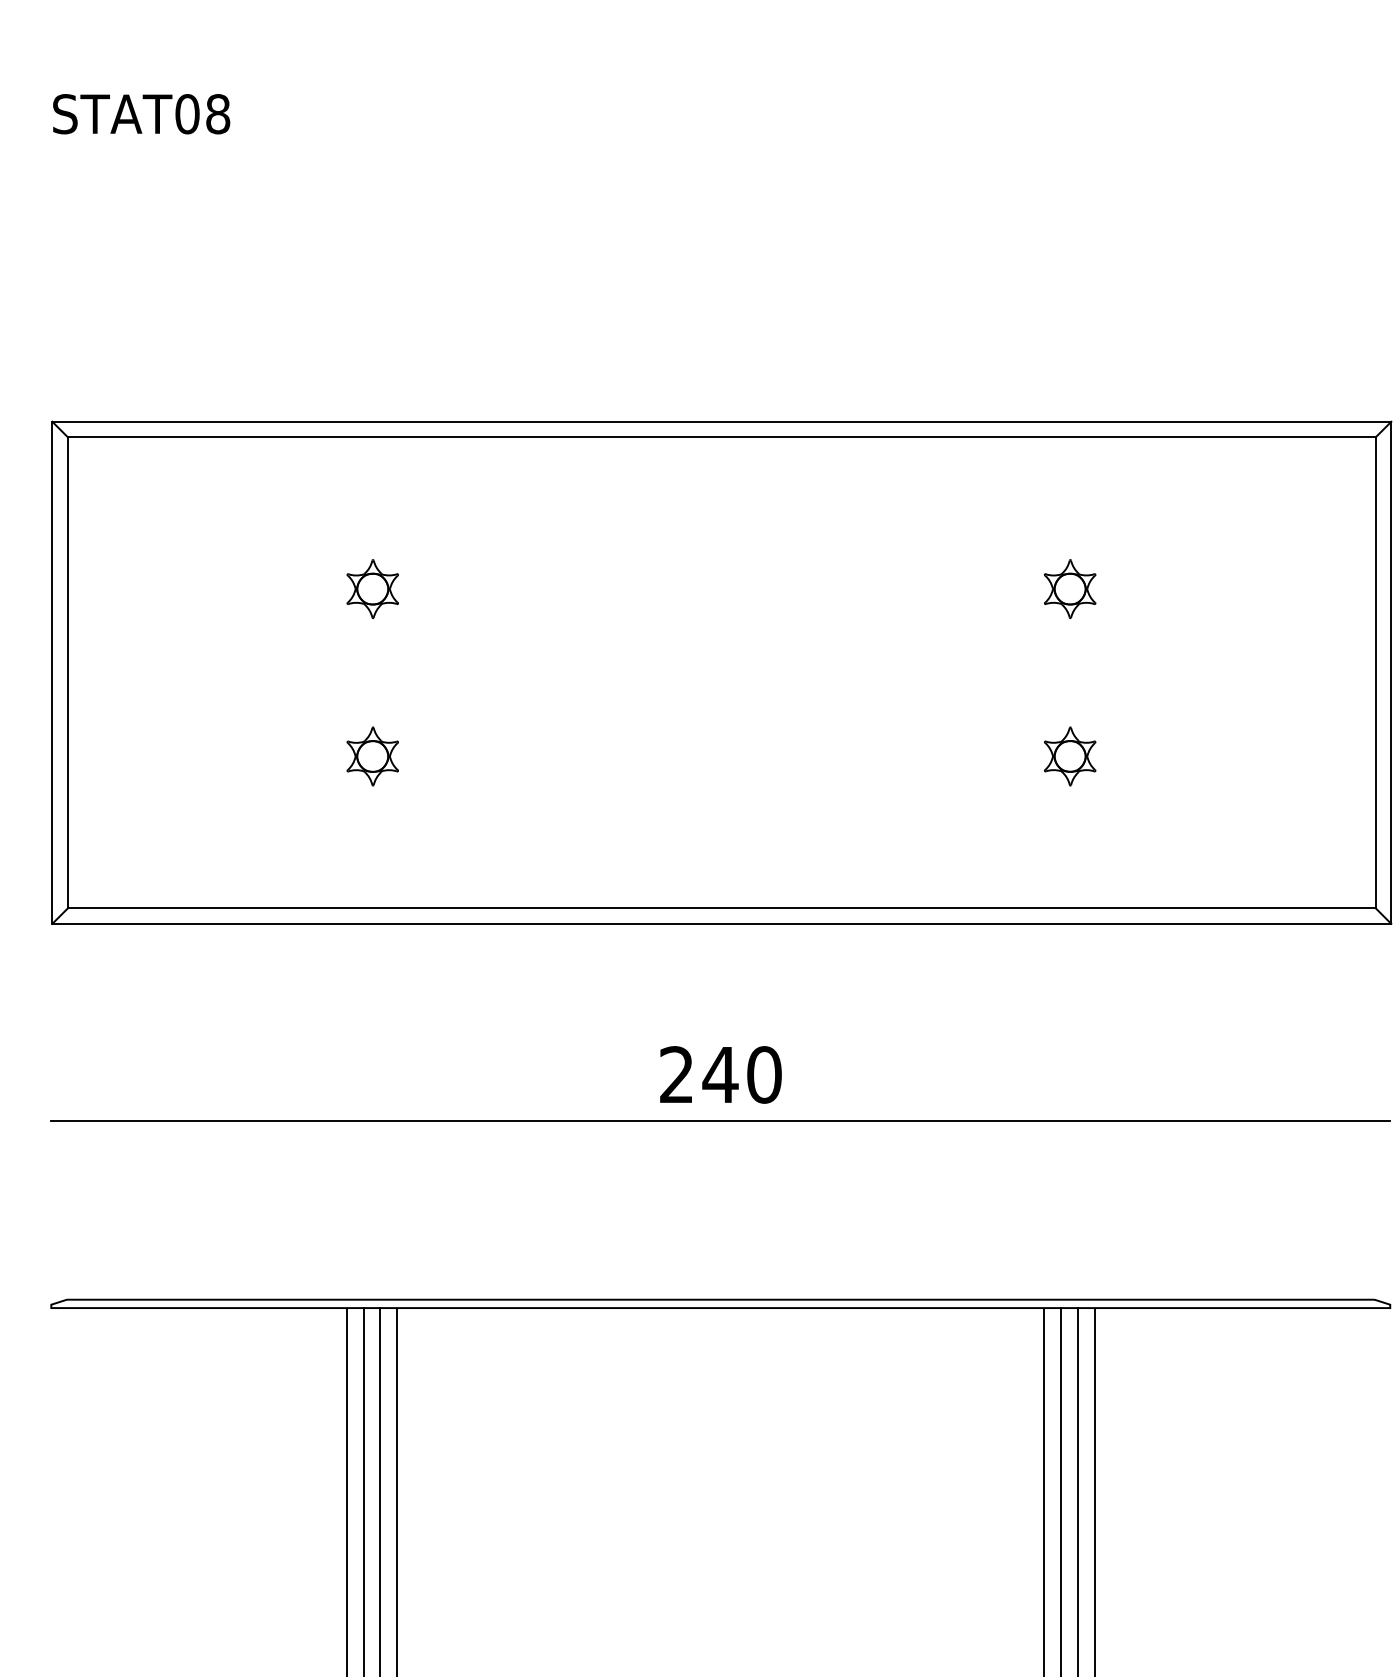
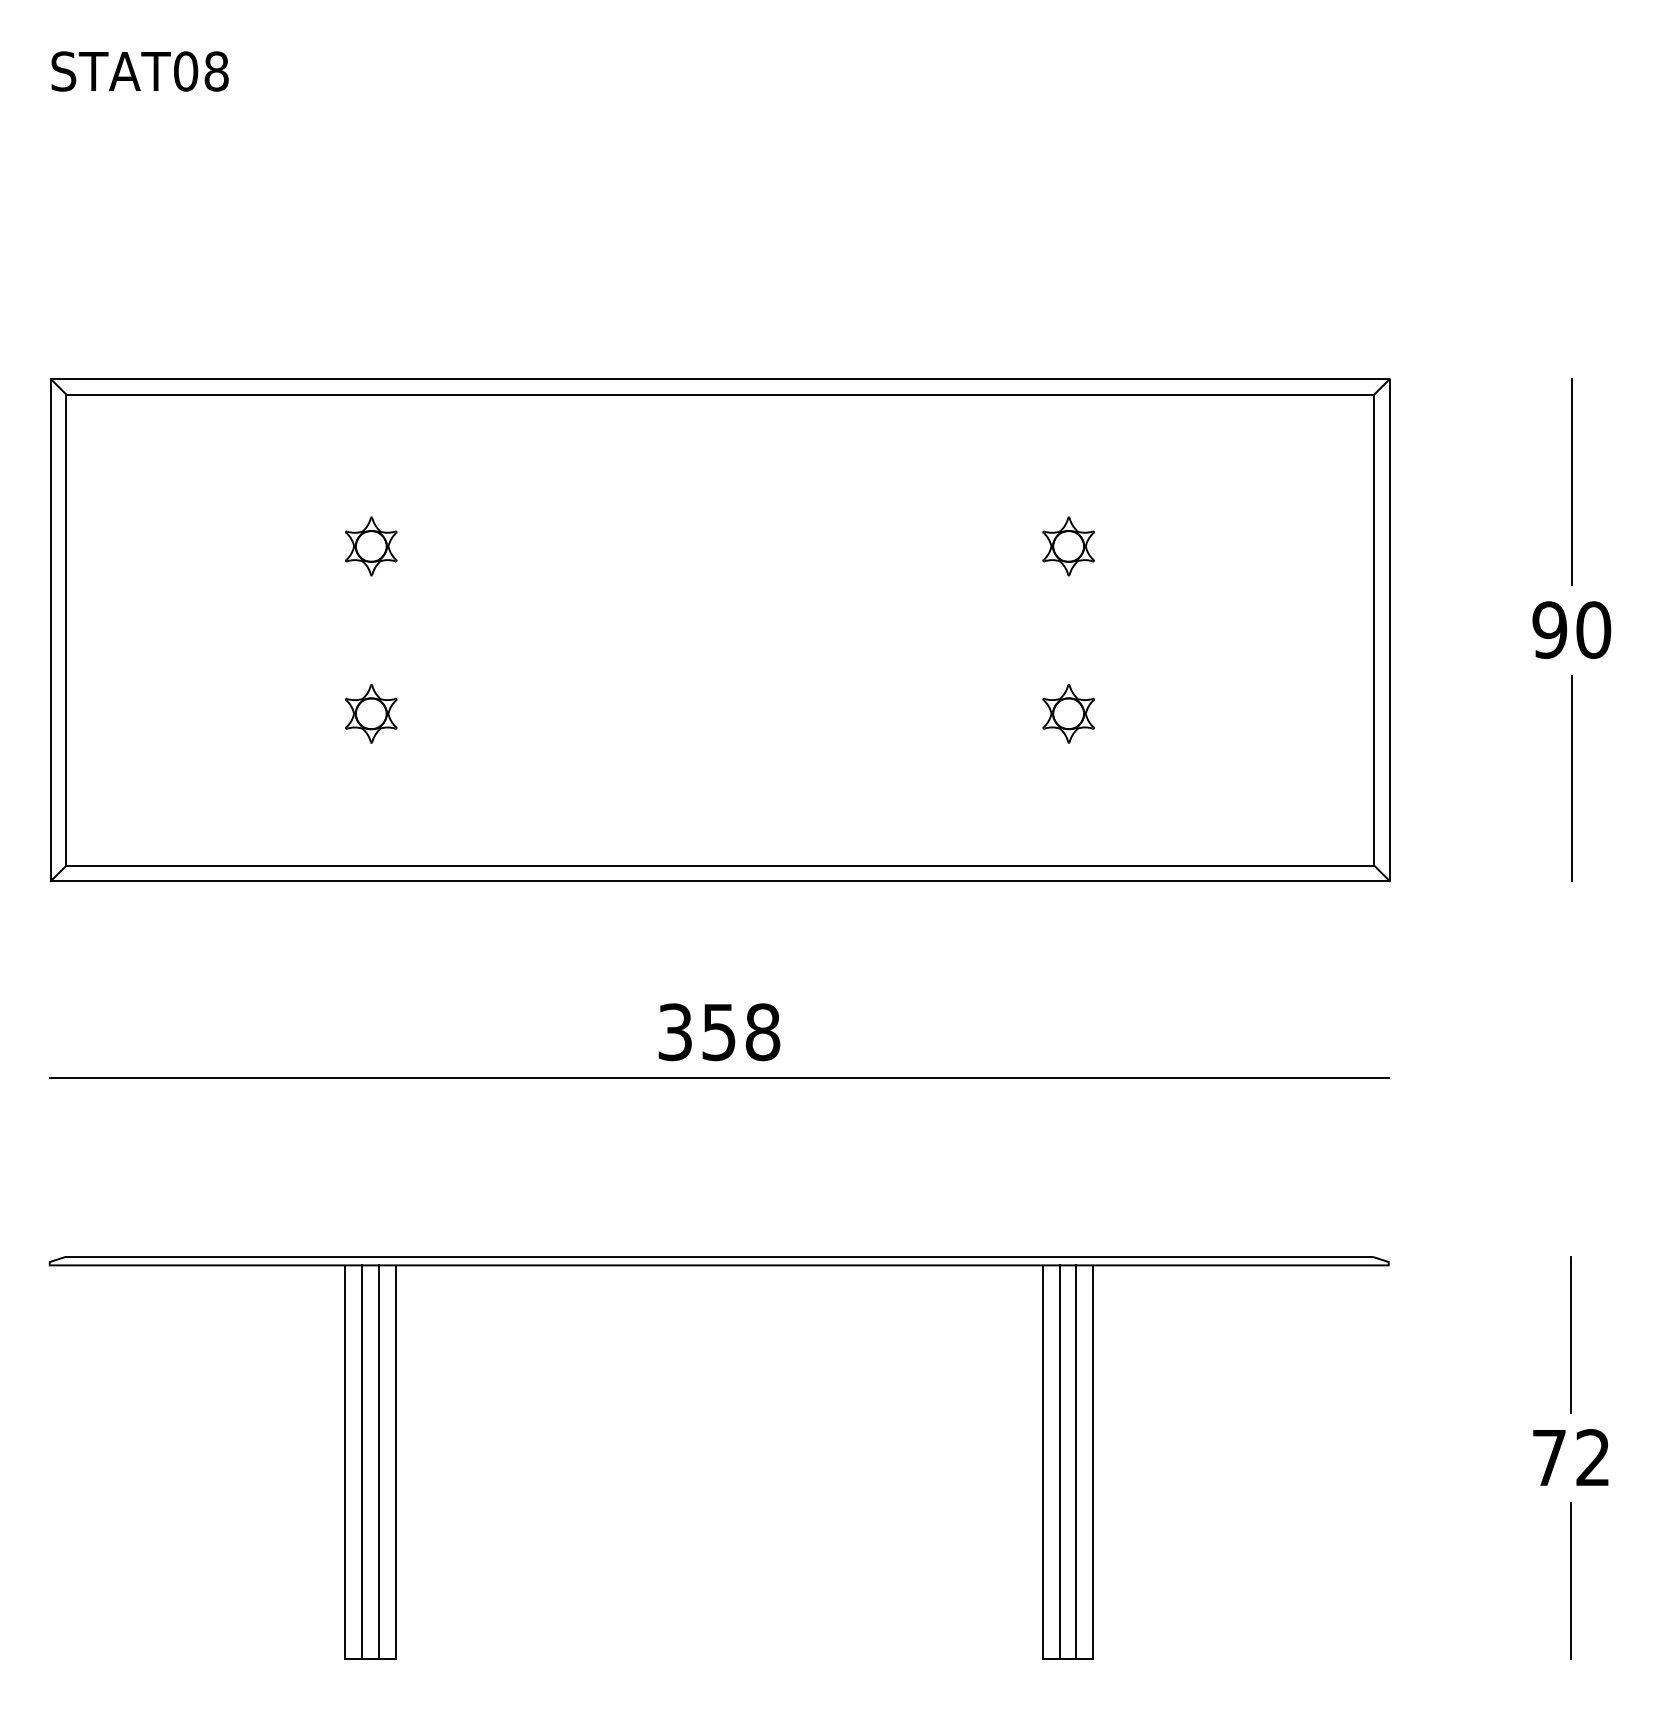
text: (721, 1075) -> (719, 1032), 240 -> 358

